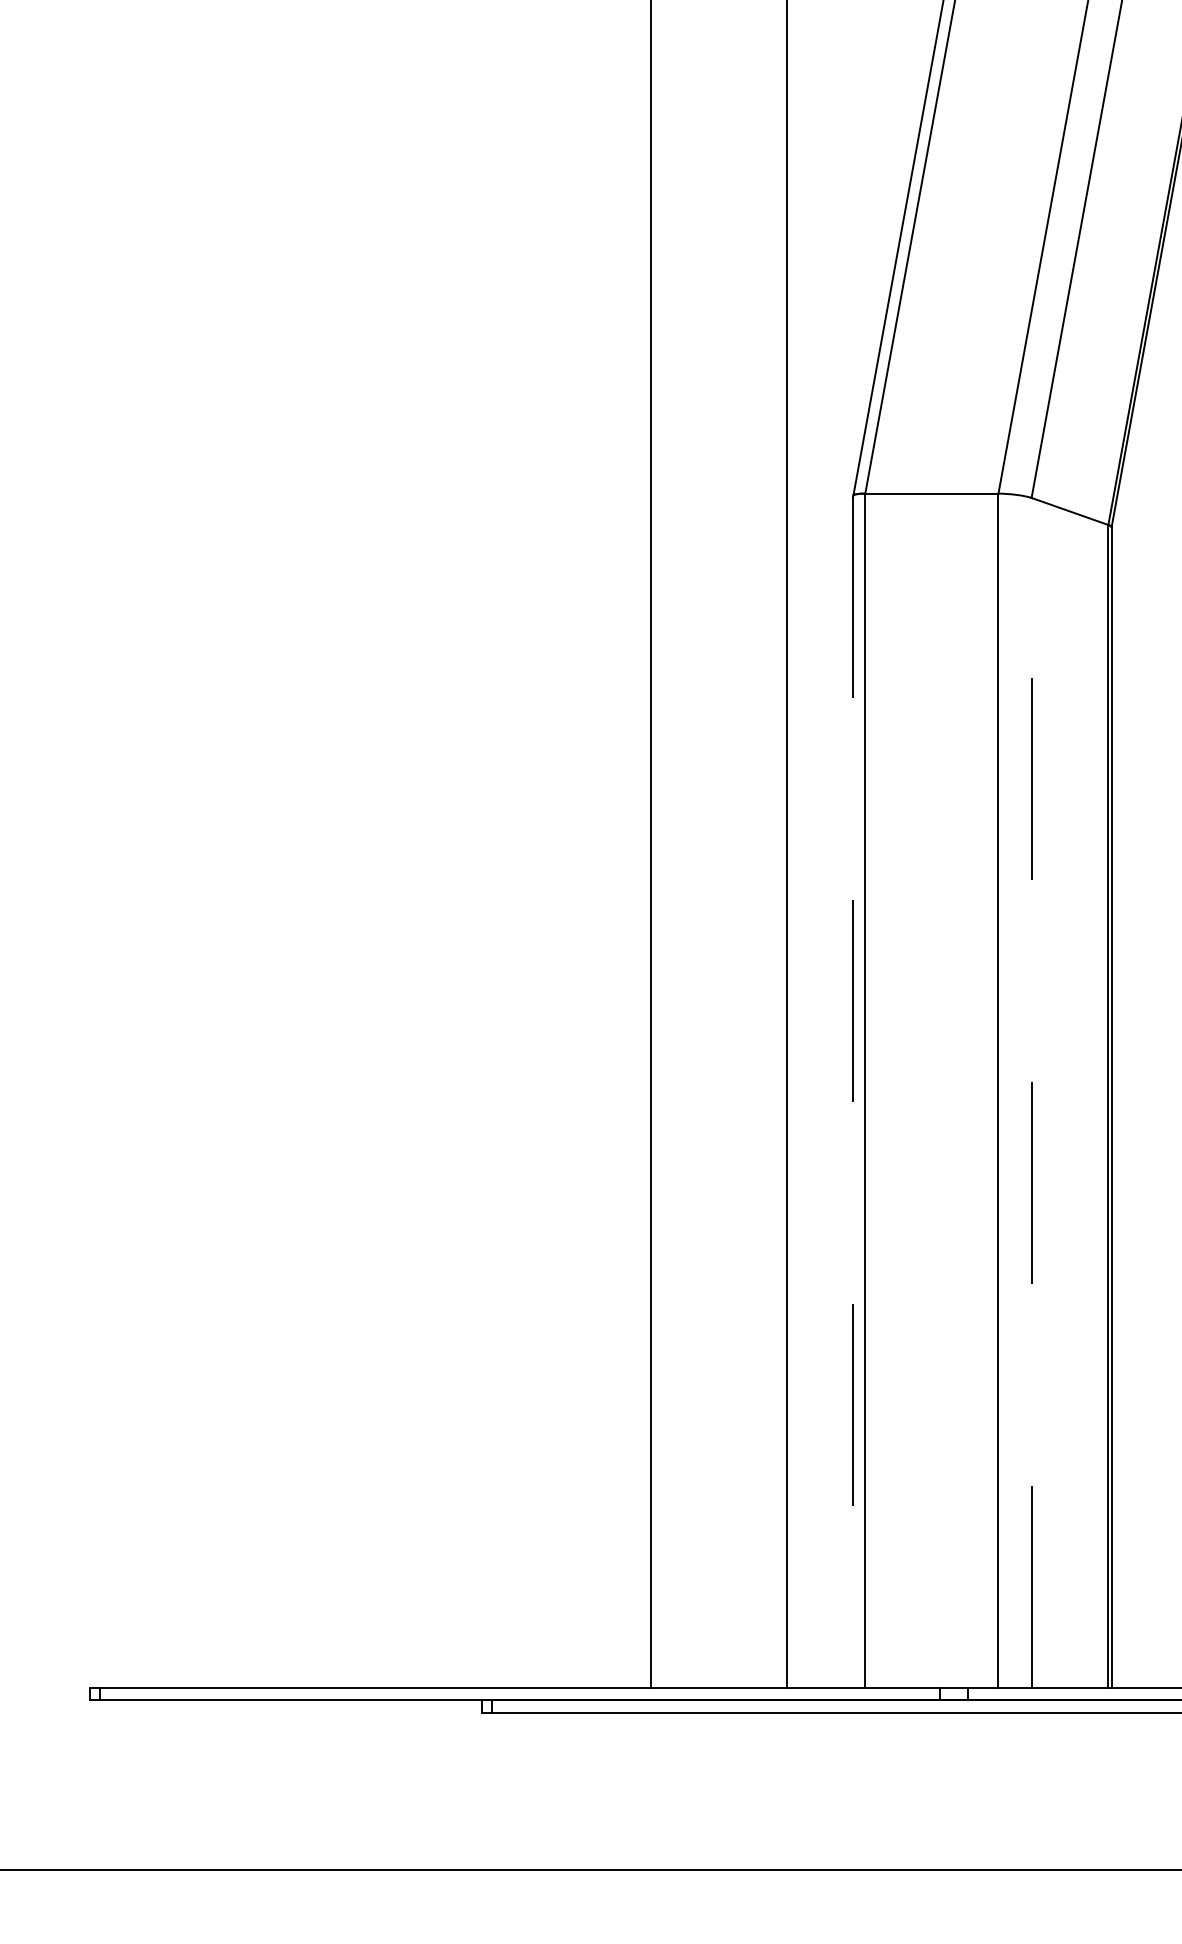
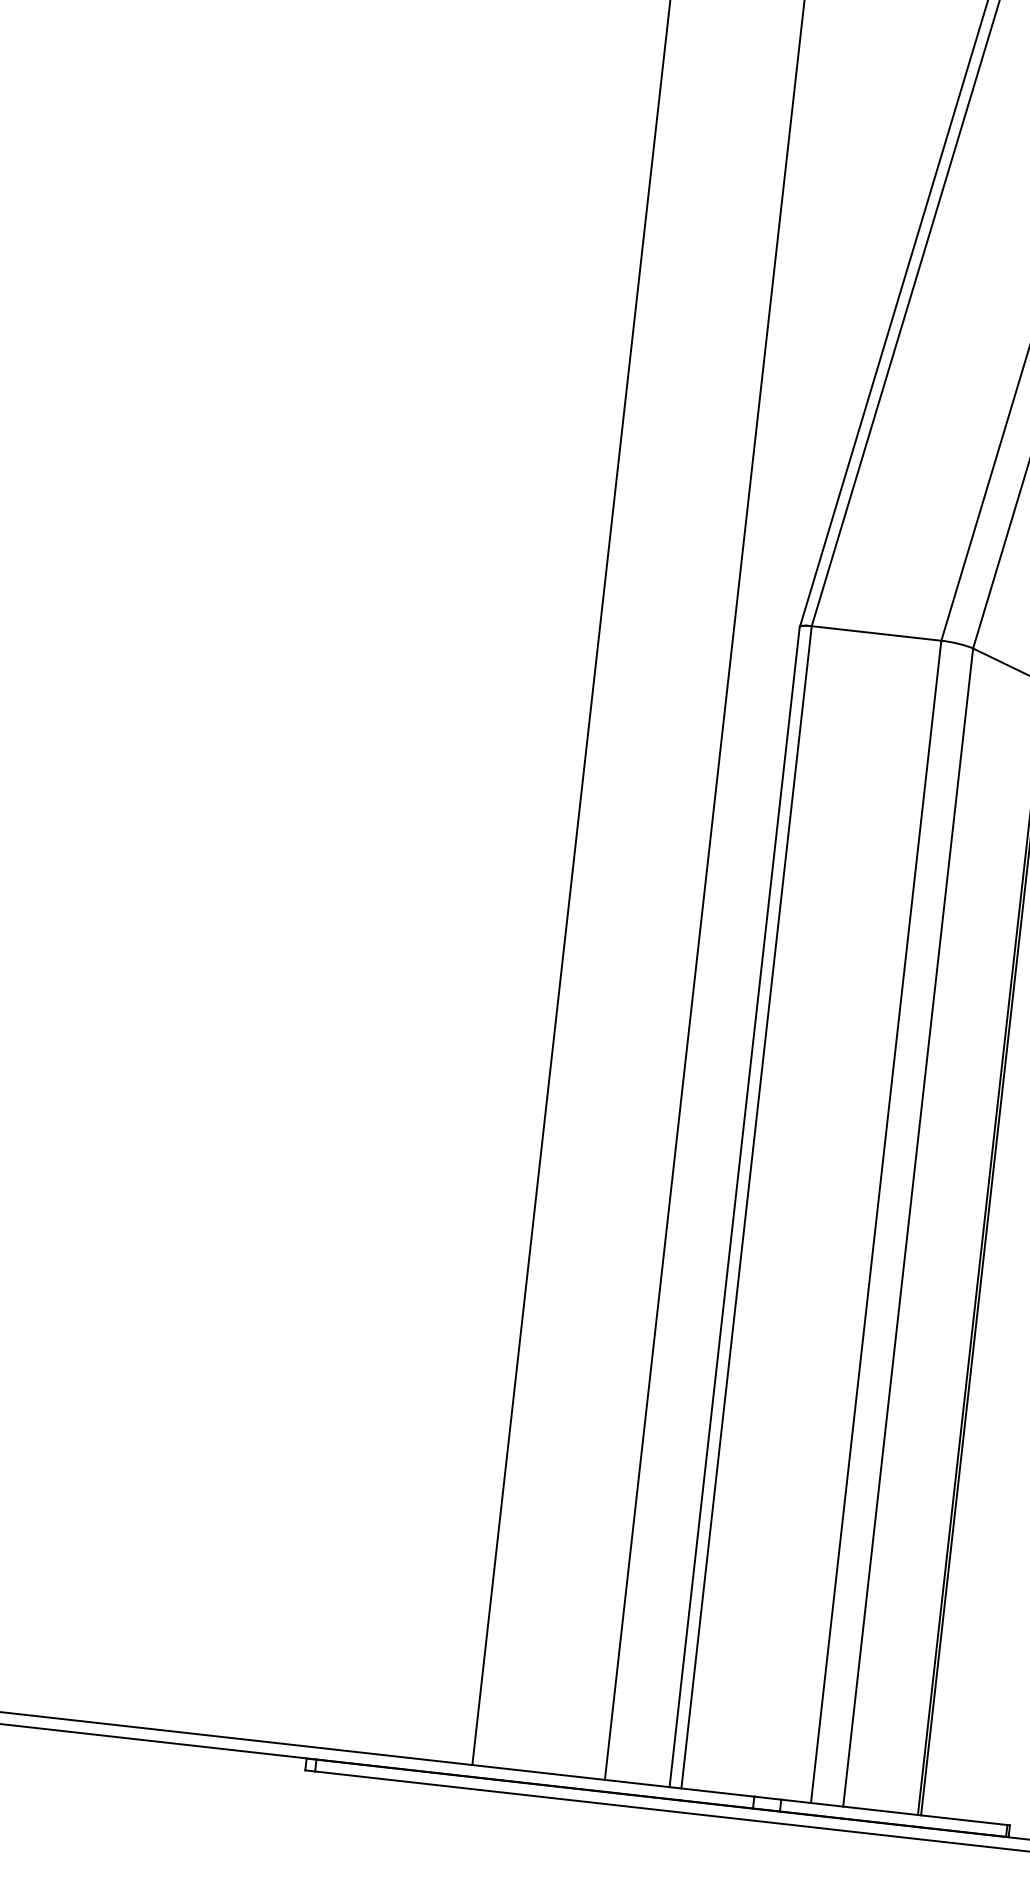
line: (853, 1092) -> (734, 1207), dashed -> solid
line: (1031, 1092) -> (908, 1227), dashed -> solid

